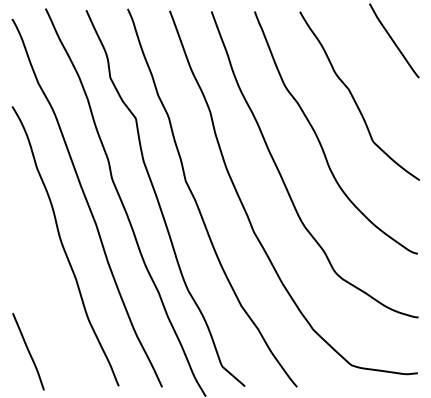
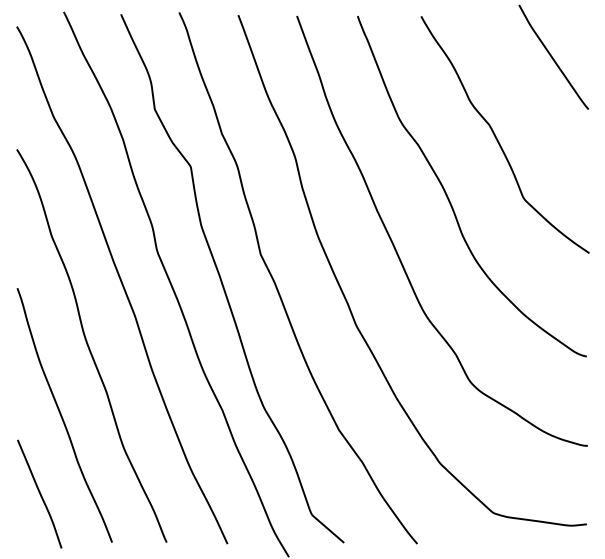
curve: (44, 295) -> (62, 415), added

